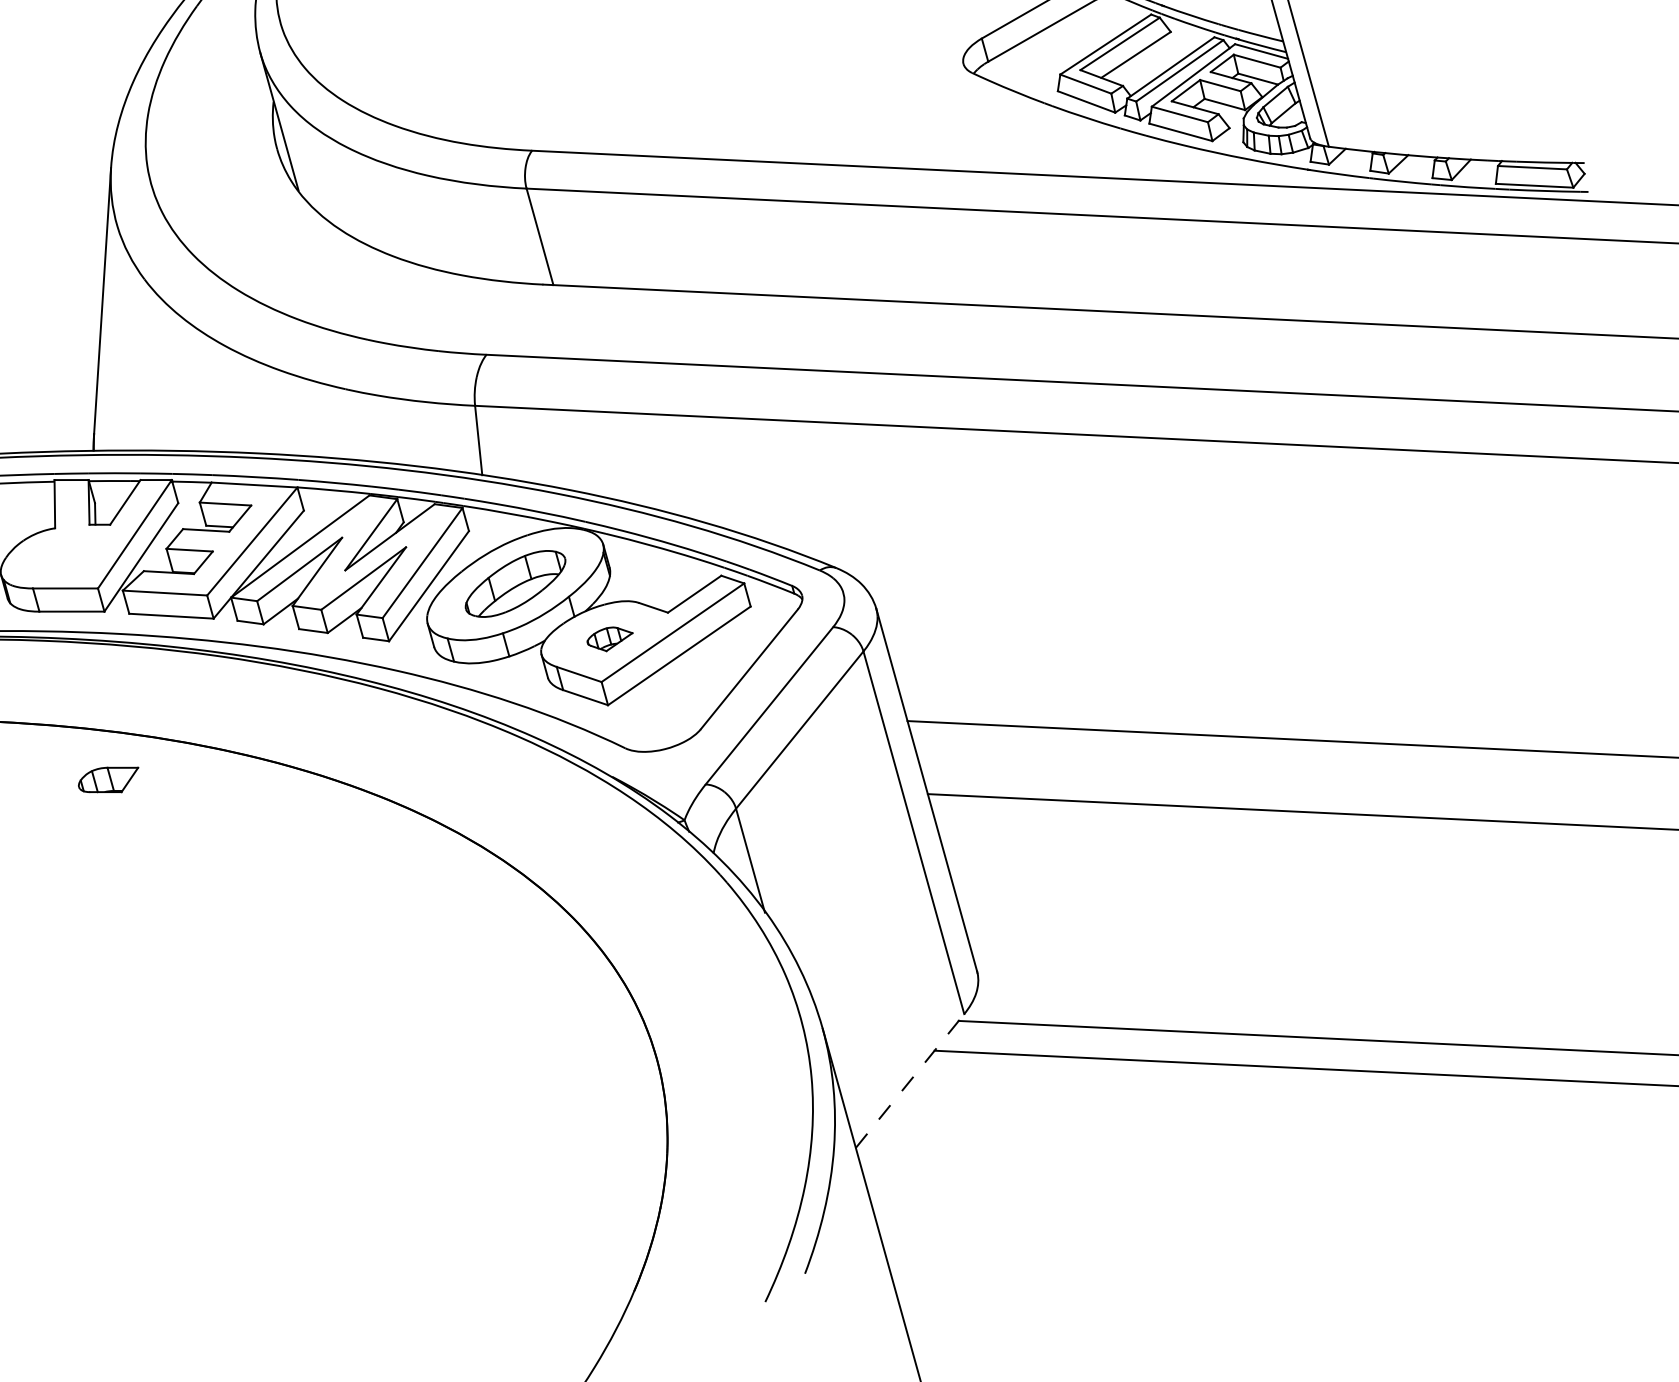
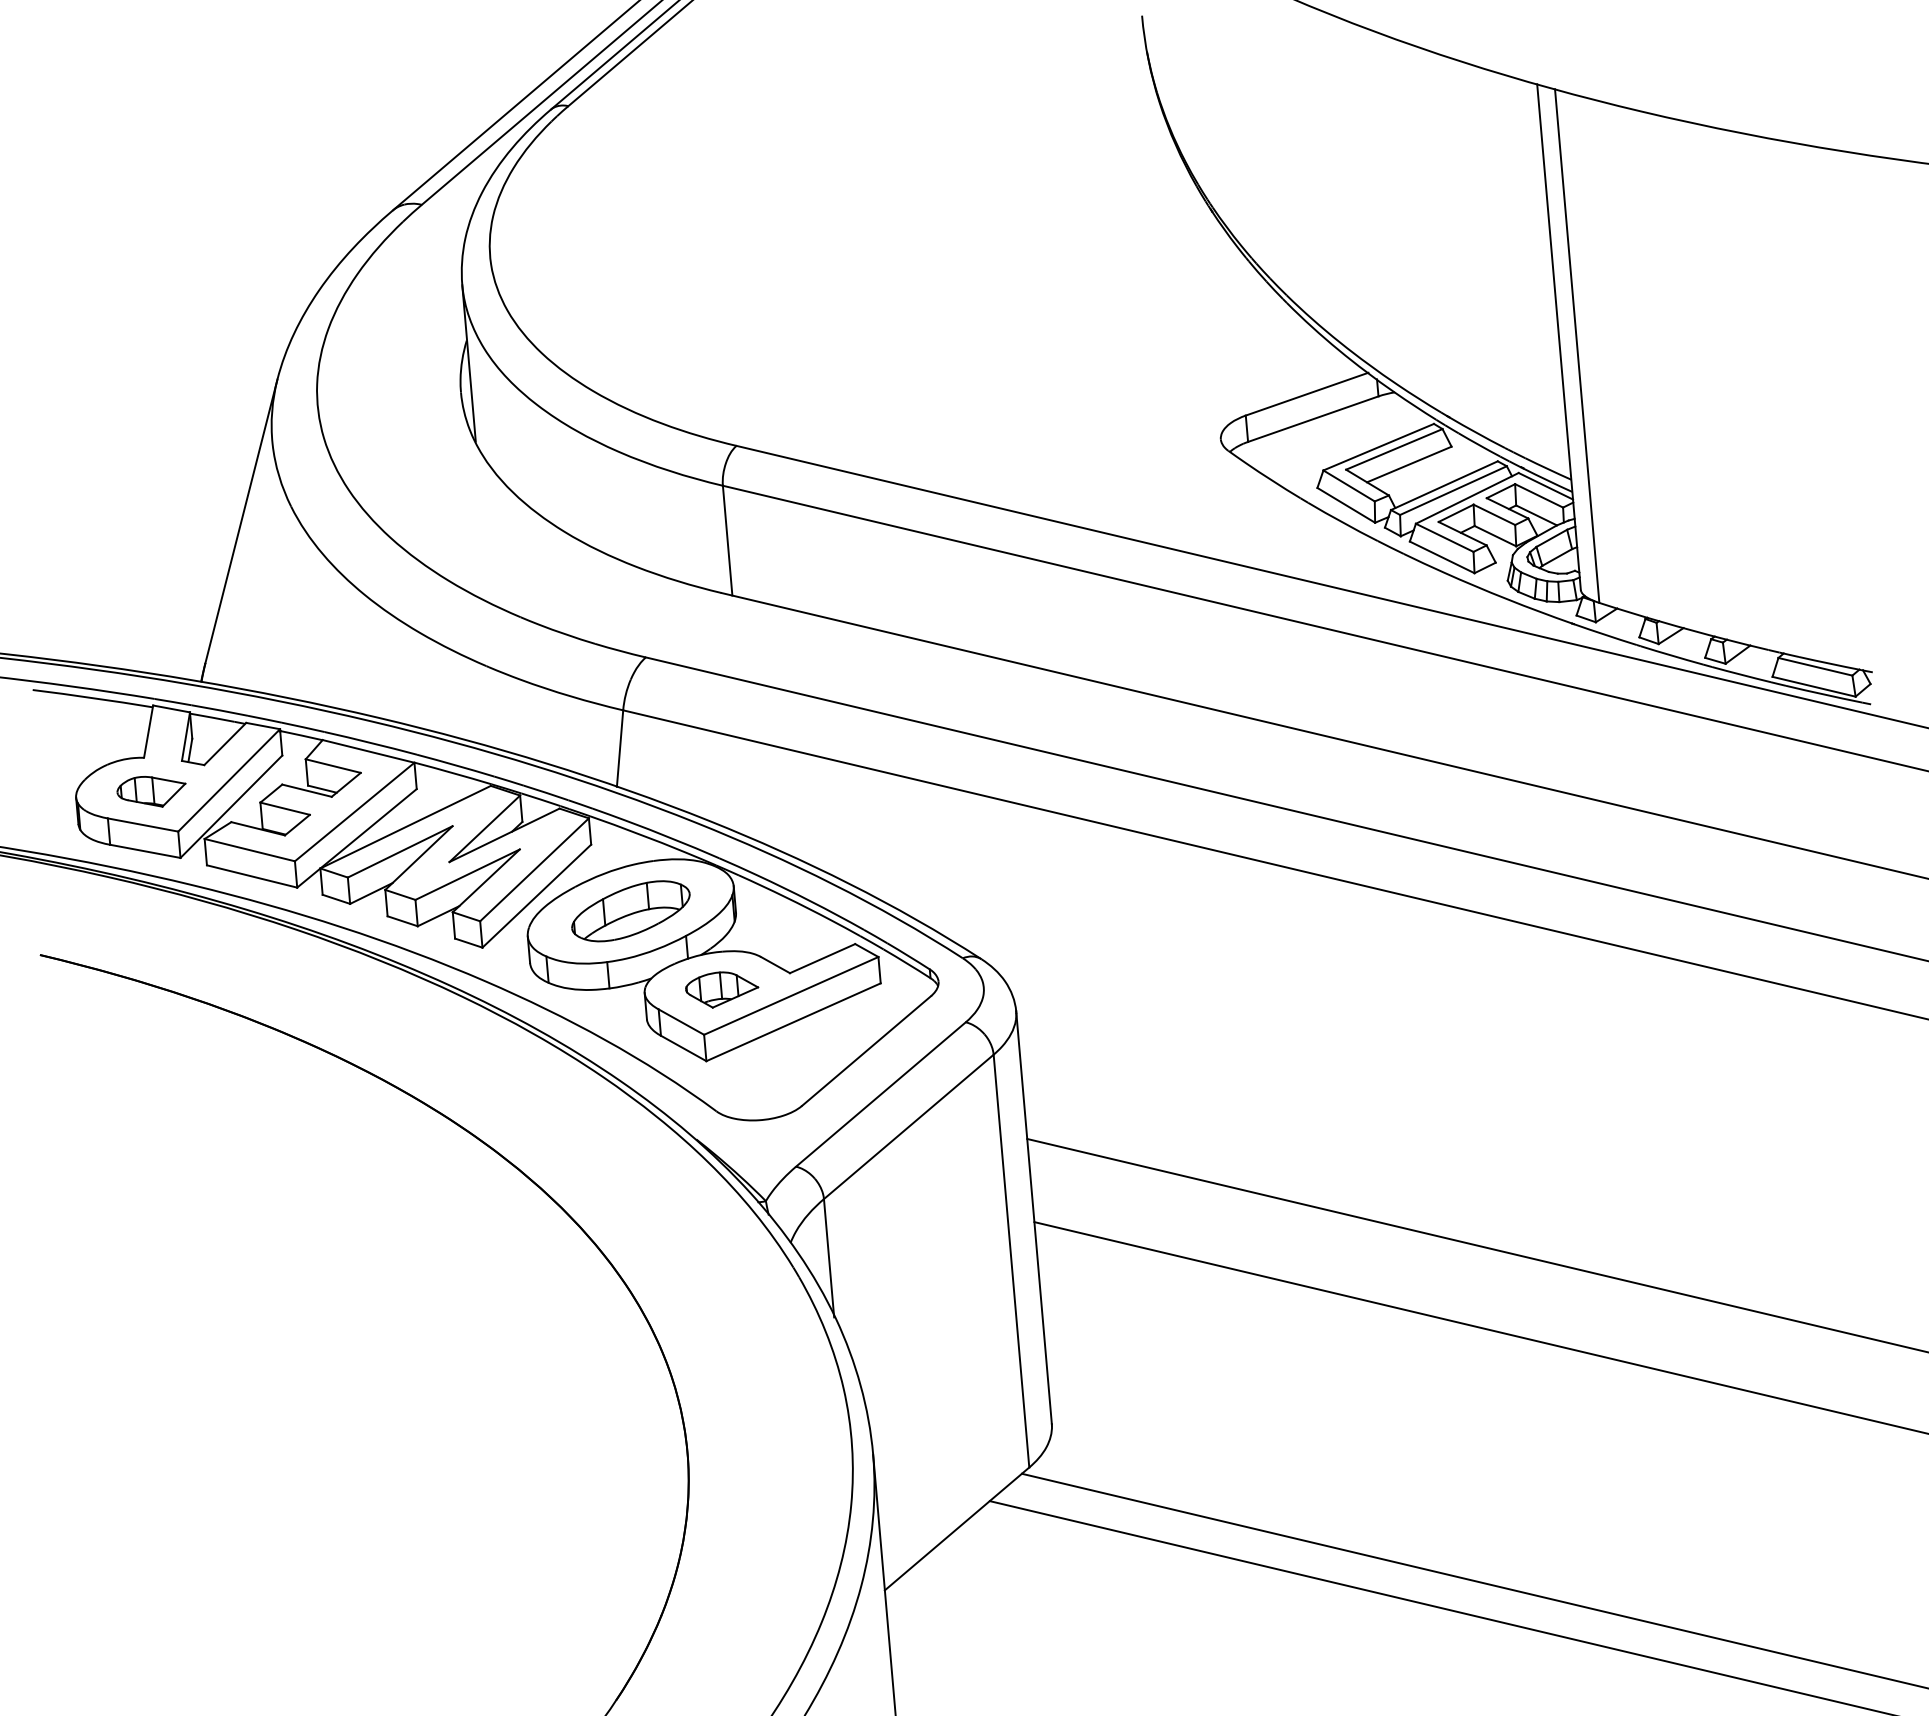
part: (610, 638) -> (722, 989), size x1.43
part: (109, 780) -> (151, 791), moved
line: (910, 1080) -> (957, 1528), dashed -> solid

